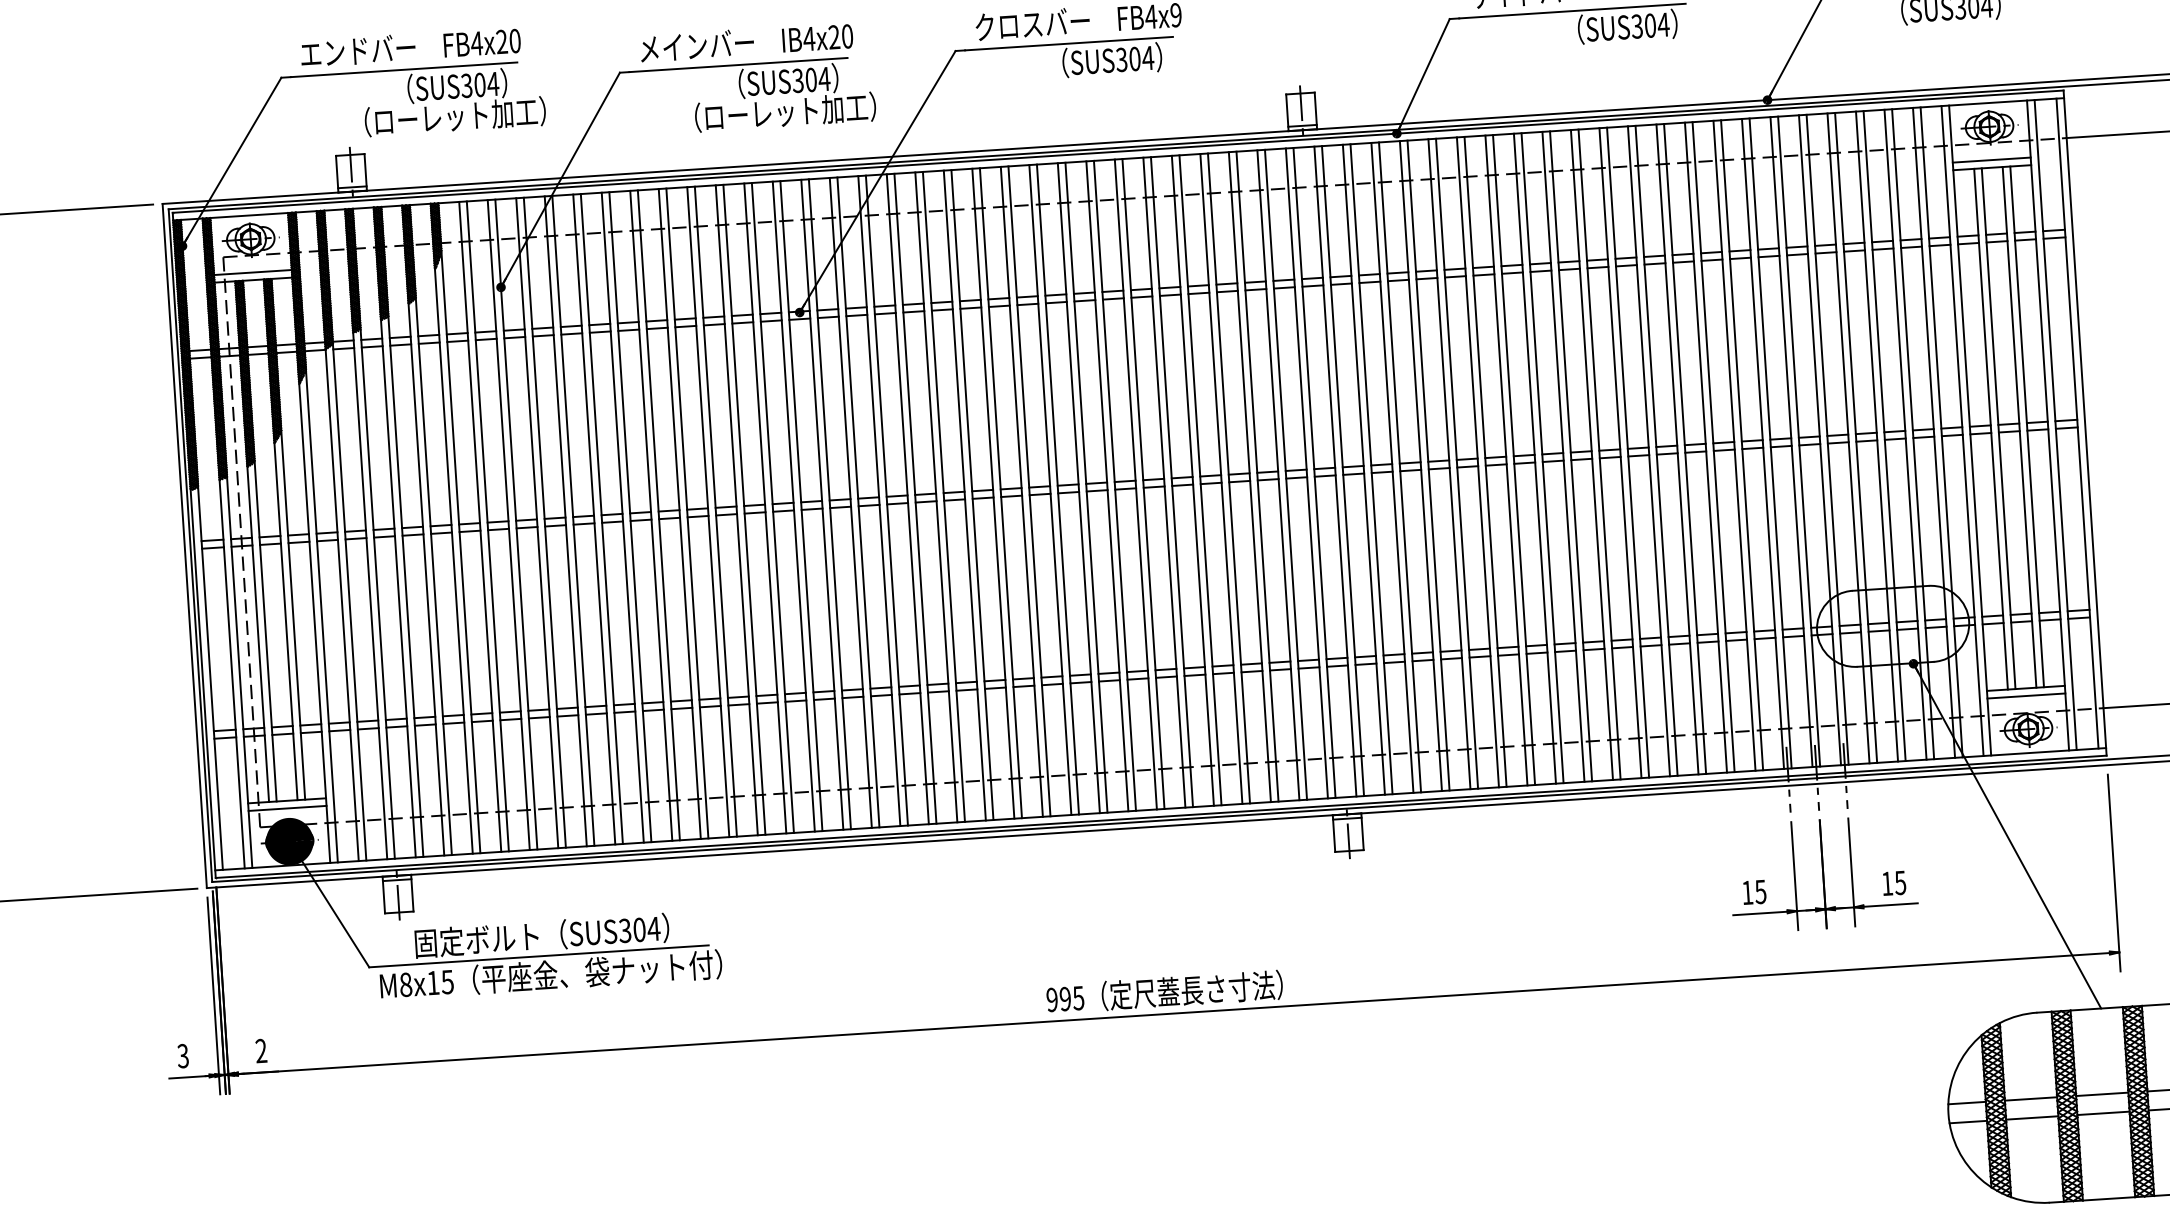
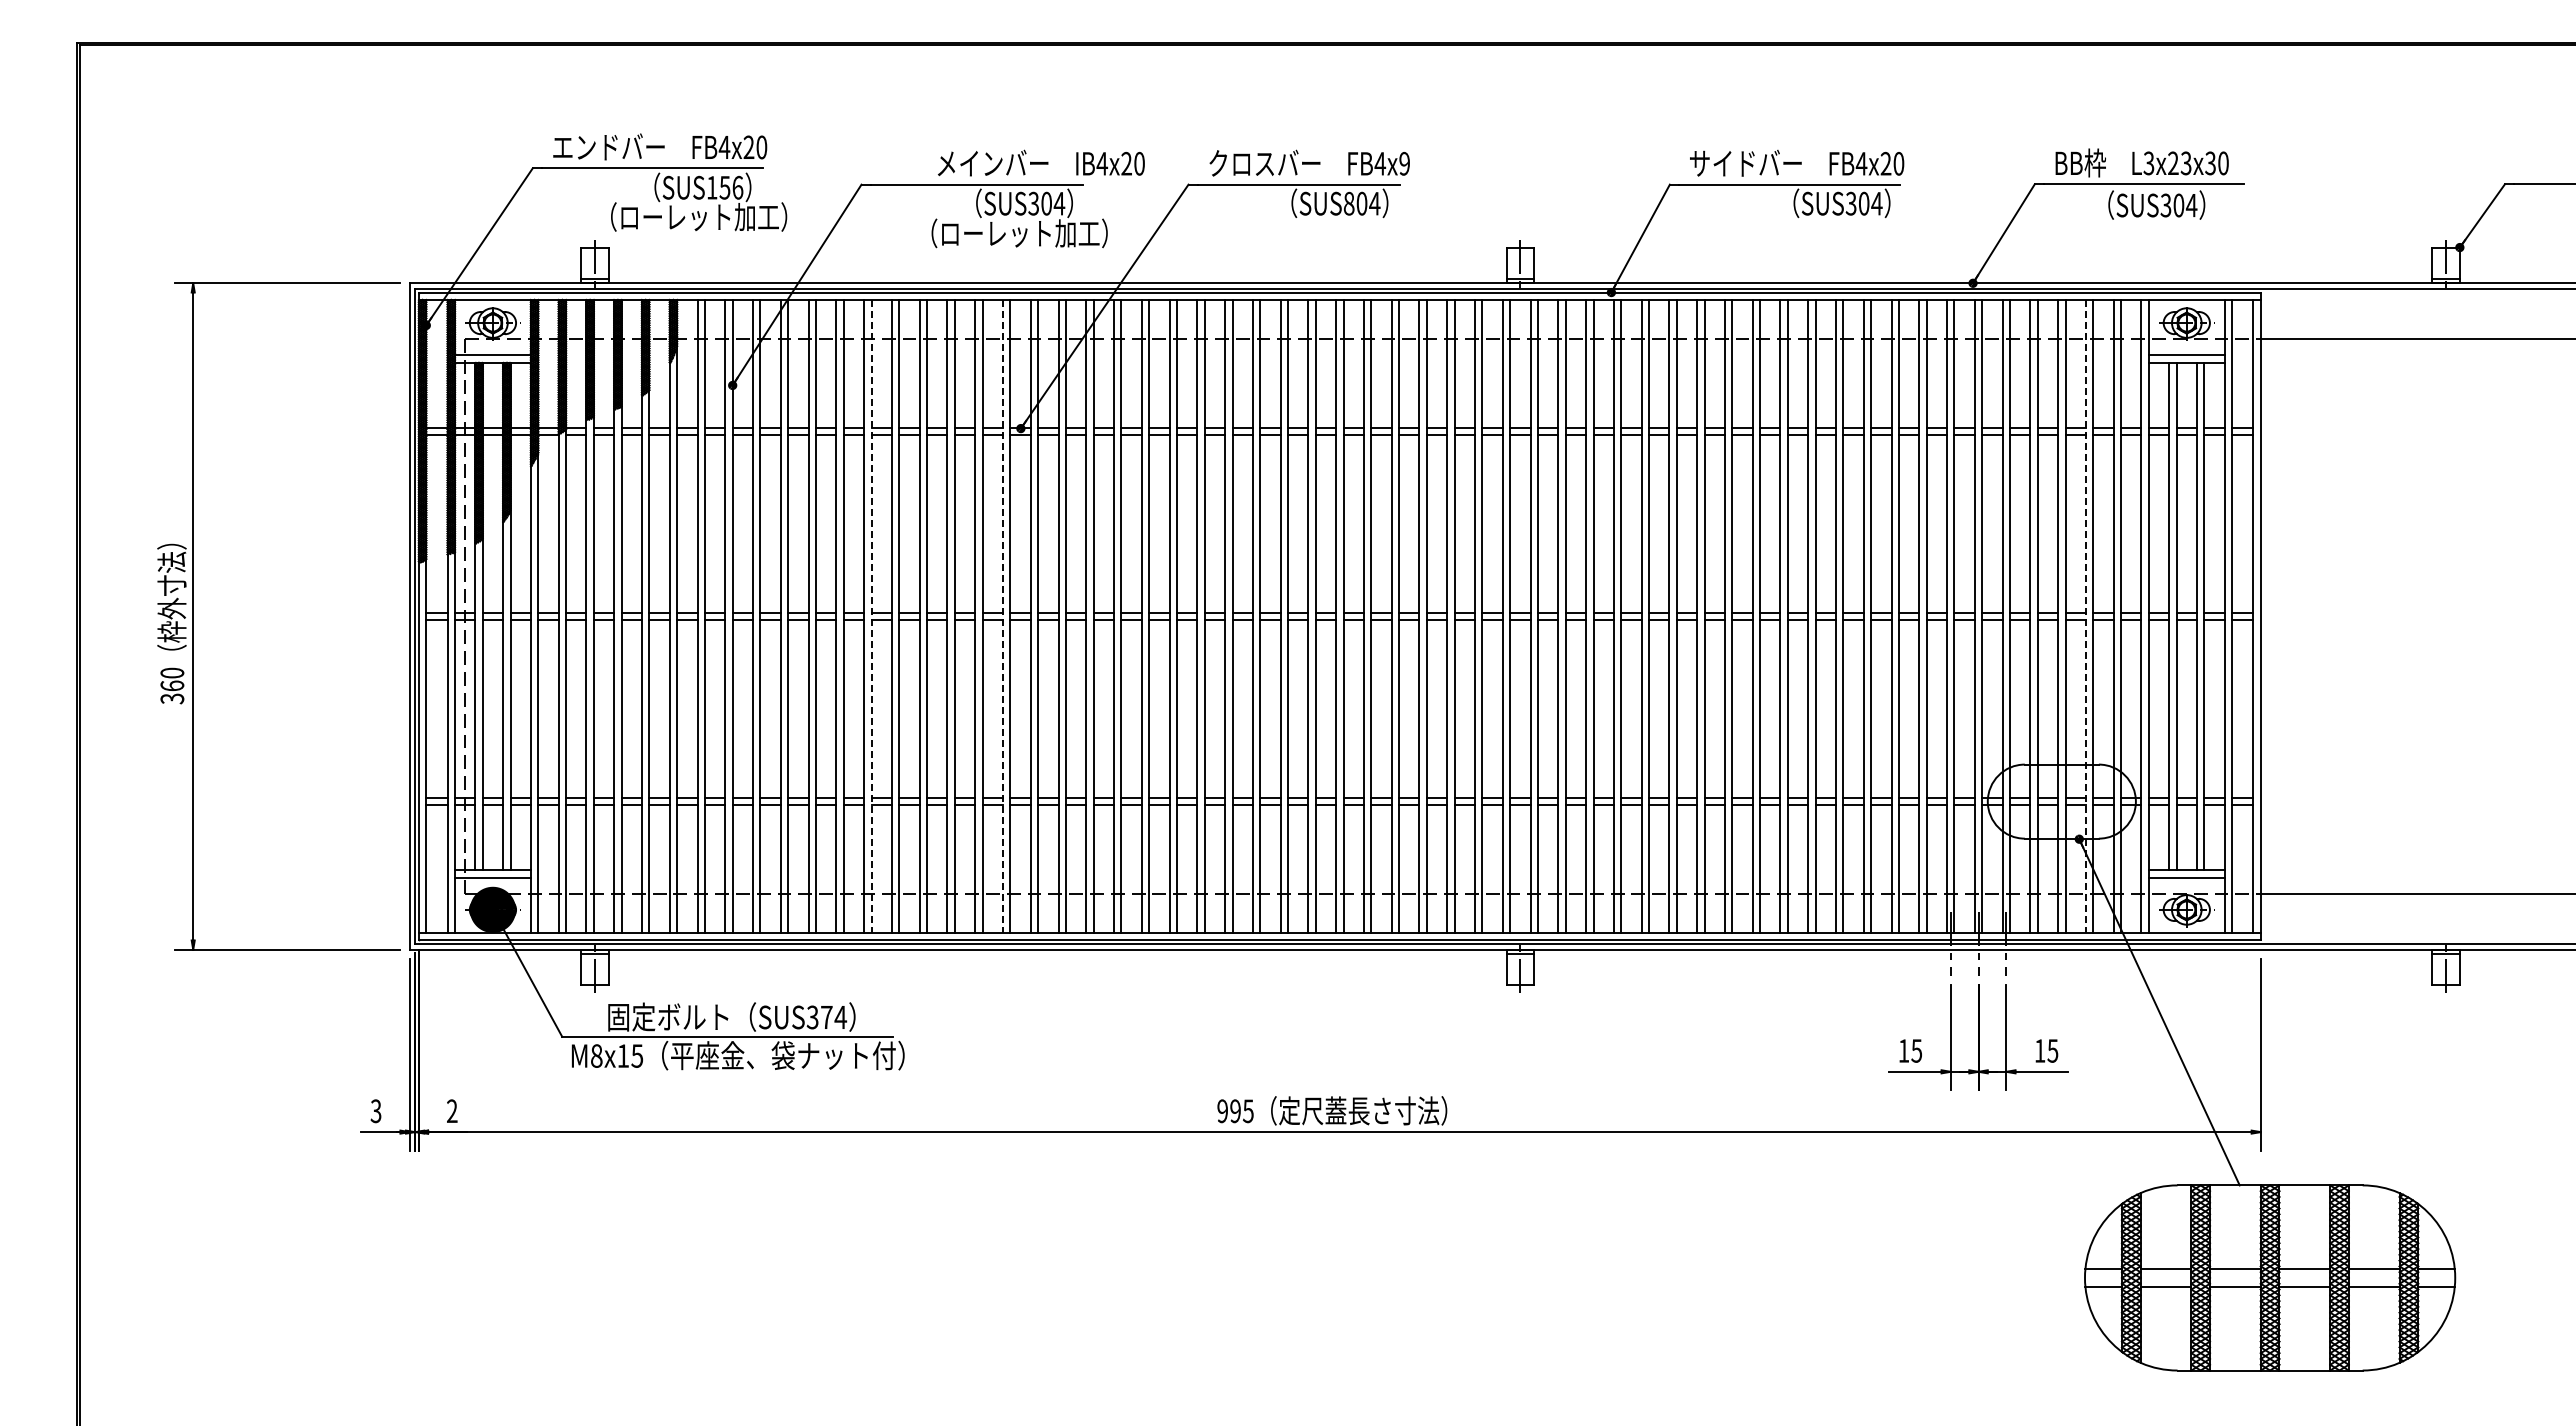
text: (746, 41) -> (1041, 162), moved
text: (1121, 59) -> (1348, 203), SUS304 -> SUS804
text: (479, 84) -> (724, 187), SUS304 -> SUS156
line: (1905, 434) -> (2085, 616), solid -> dashed
line: (793, 506) -> (1002, 616), solid -> dashed
line: (658, 515) -> (871, 616), solid -> dashed
text: (639, 929) -> (826, 1017), SUS304 -> SUS374

